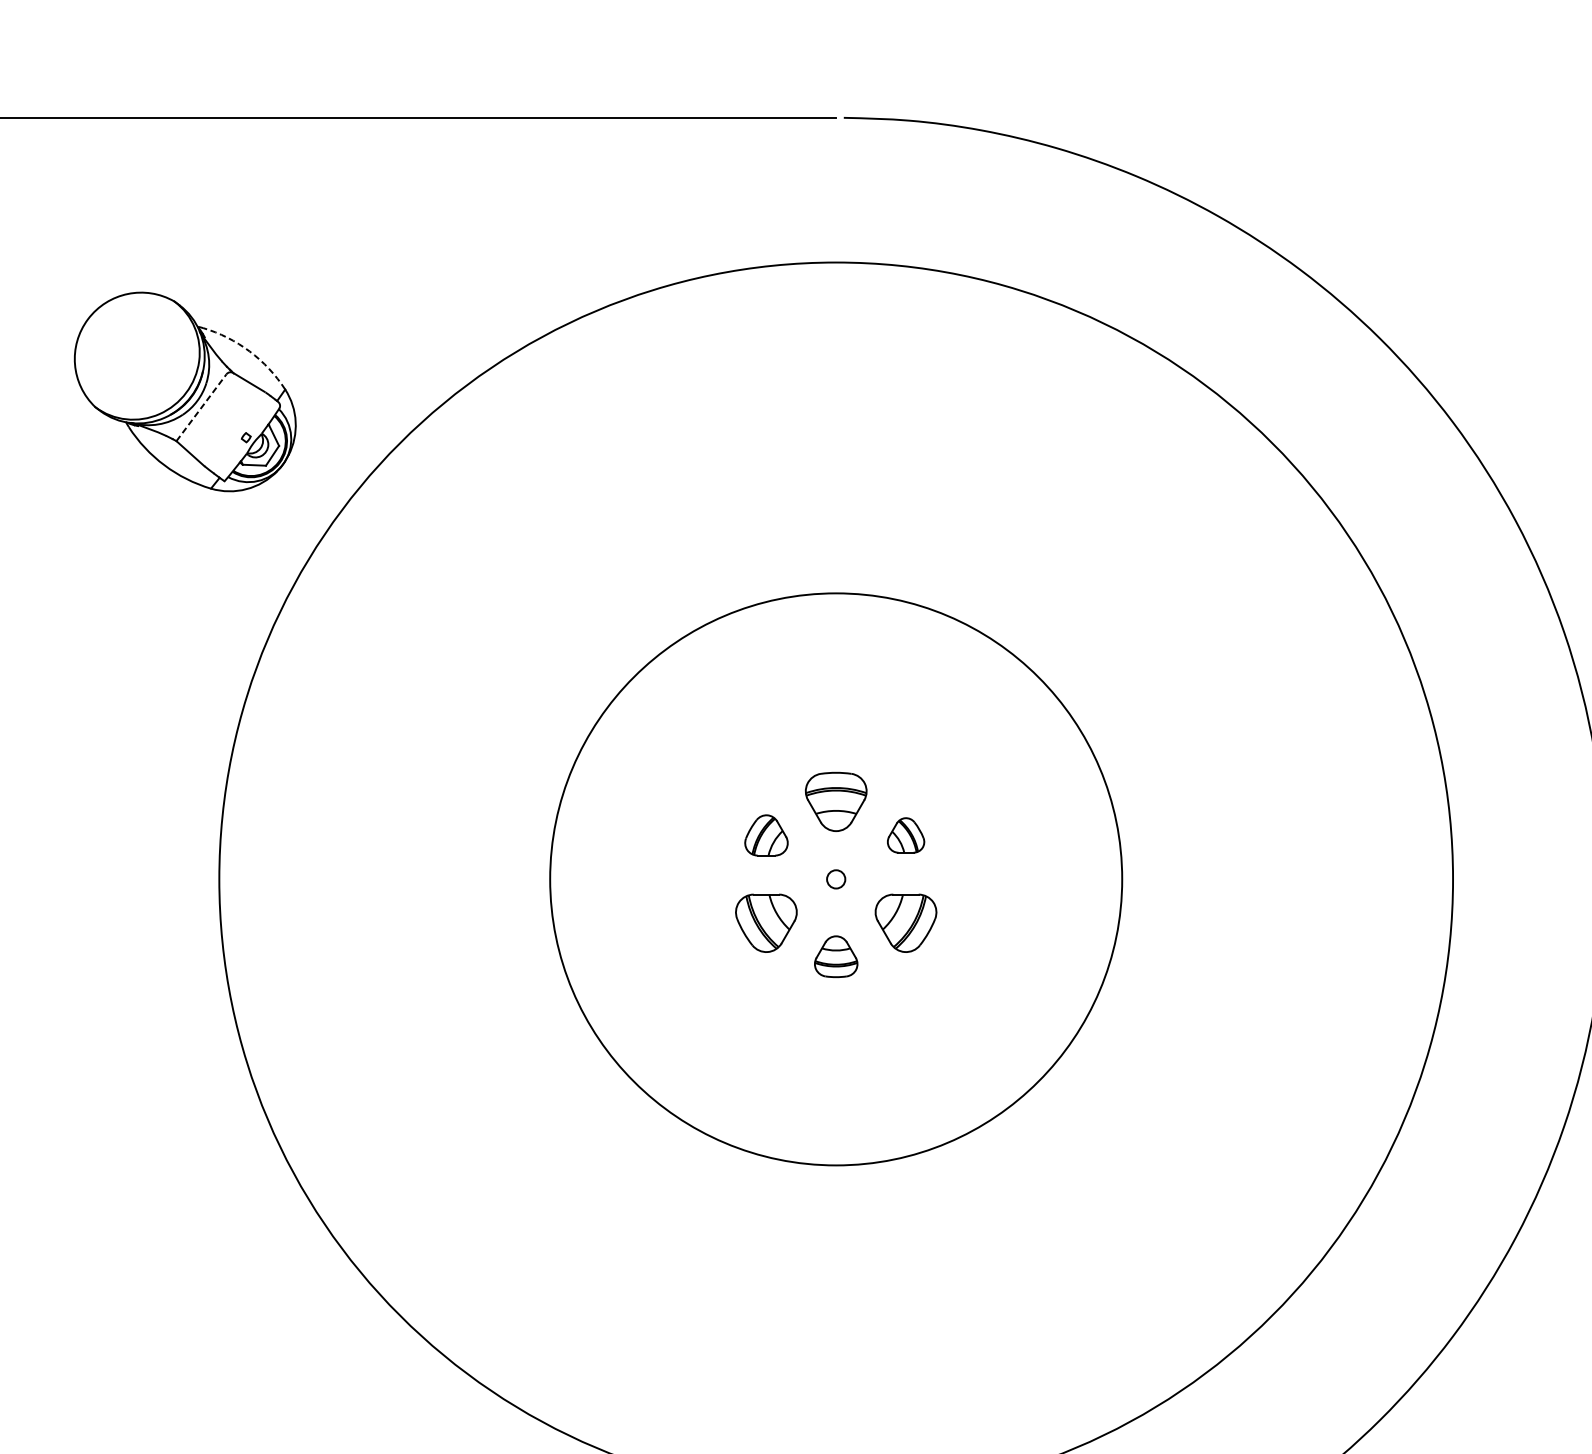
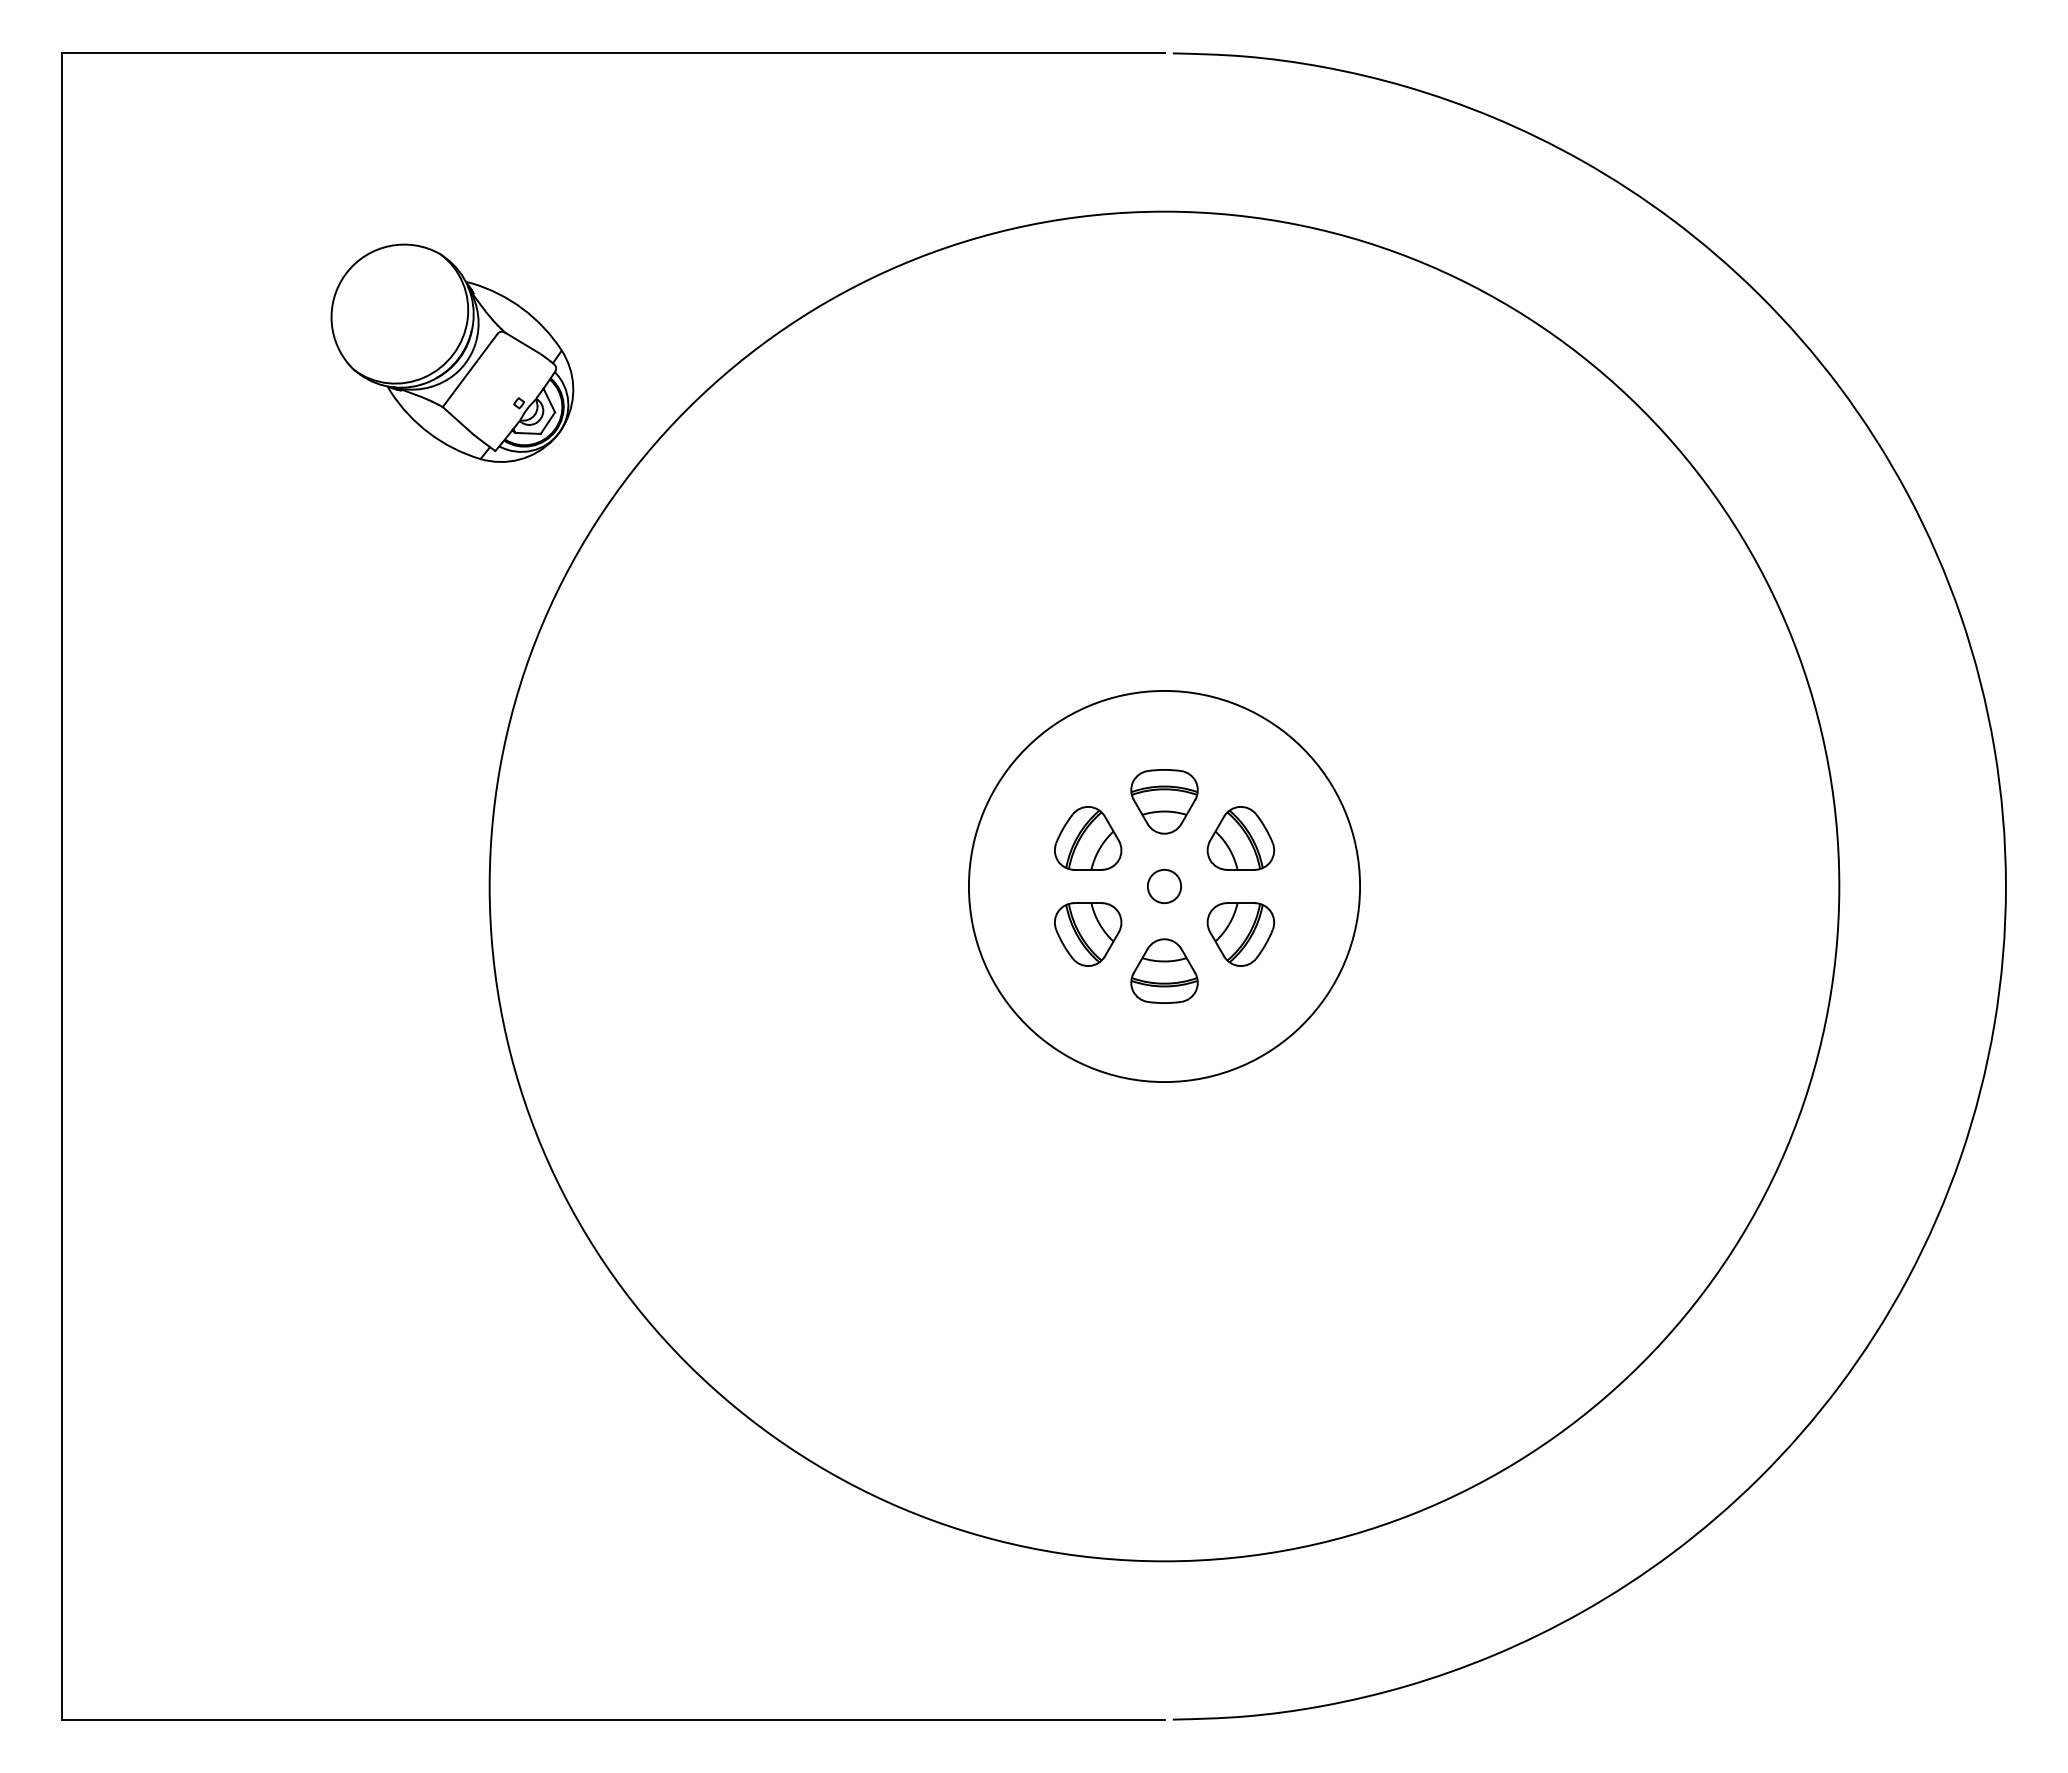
arc: (249, 351) -> (522, 308), dashed -> solid
line: (201, 407) -> (470, 370), dashed -> solid
part: (766, 835) -> (1088, 838), size x1.43
part: (905, 835) -> (1240, 838), size x1.67
circle: (836, 879) -> (1164, 886), size x0.62
circle: (836, 879) -> (1164, 886), size x1.67
part: (836, 956) -> (1164, 970), size x1.43

